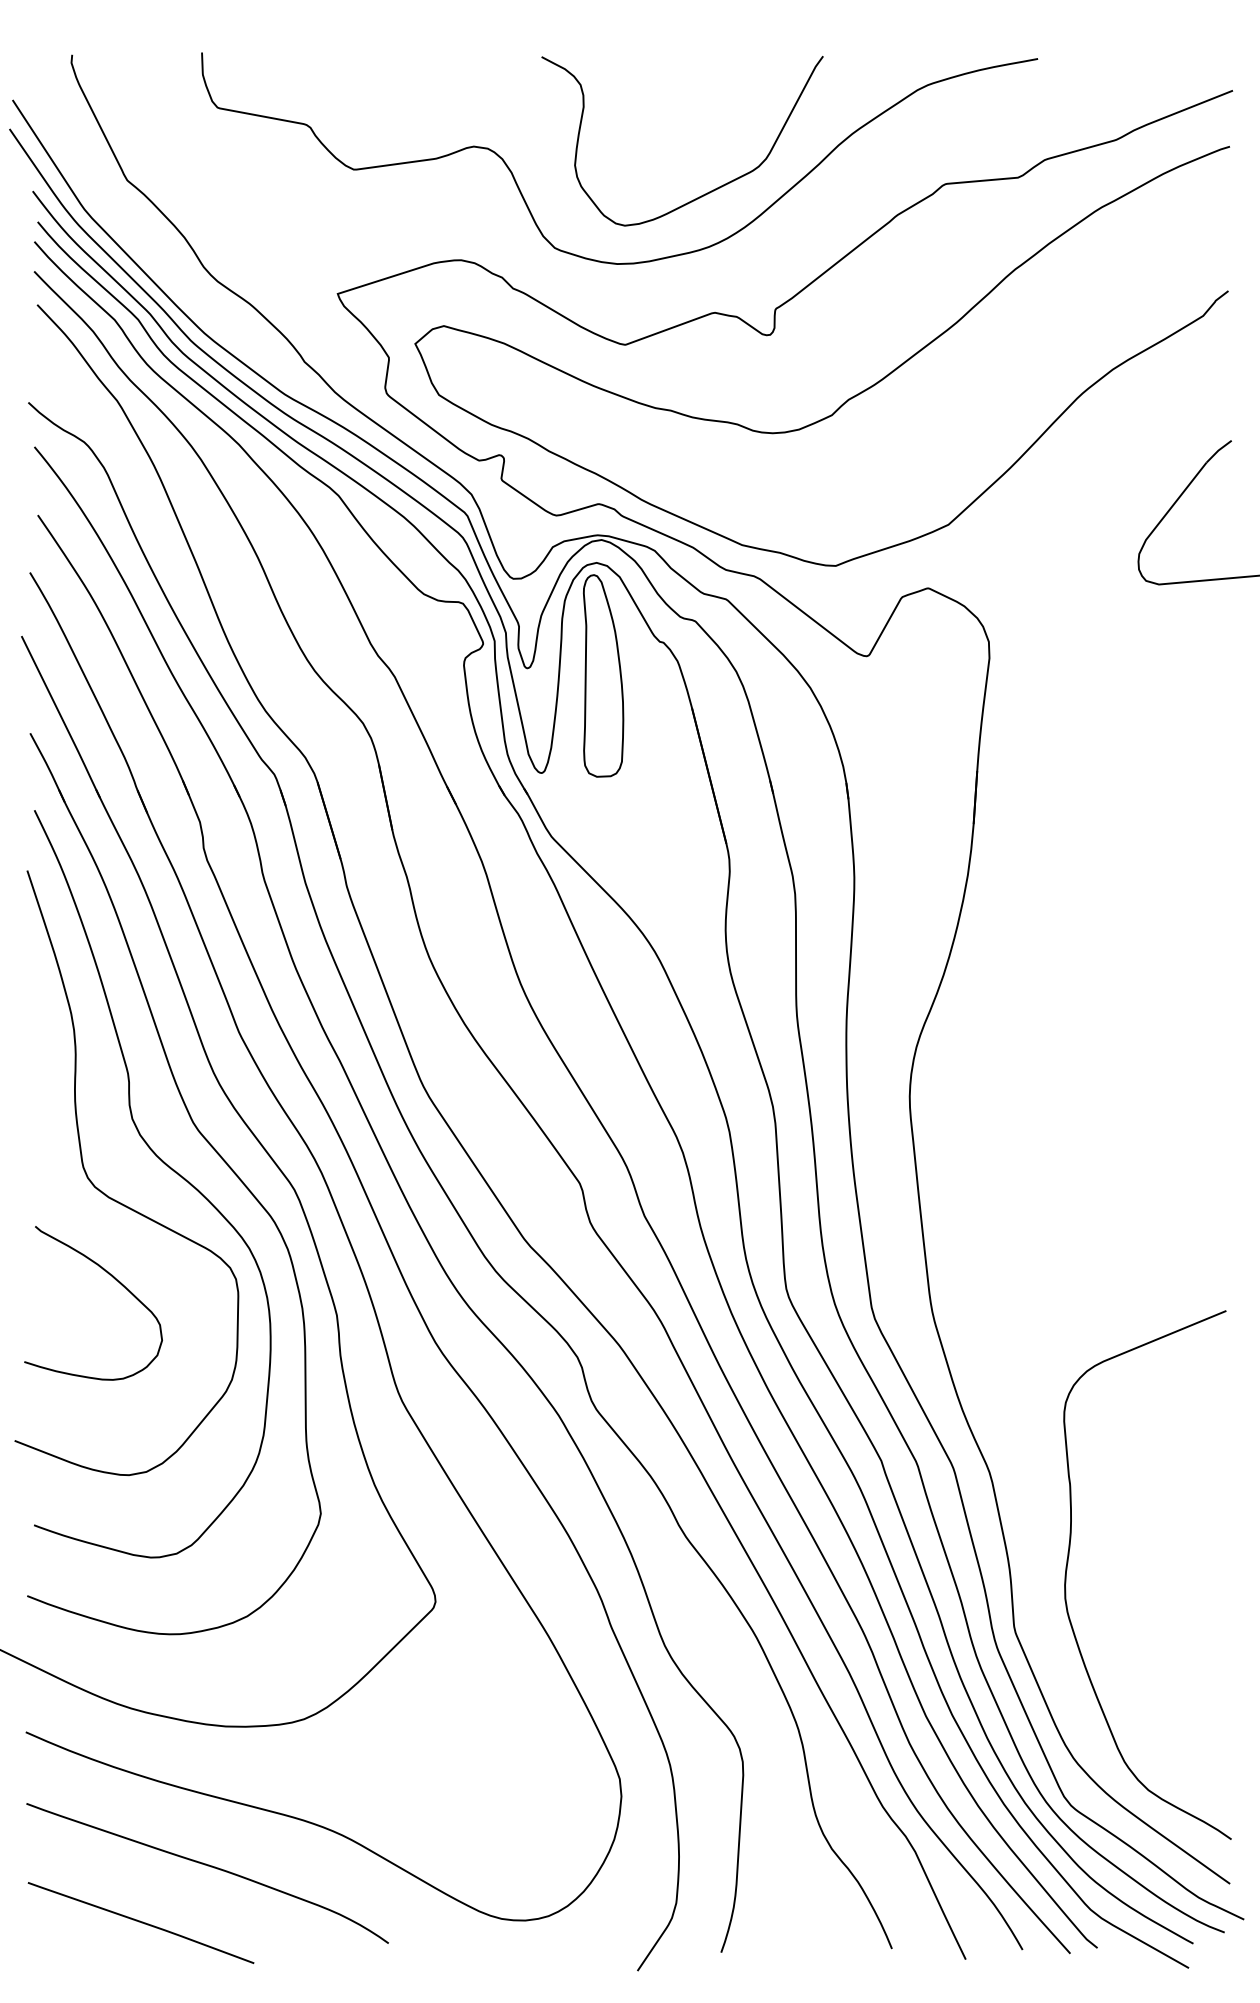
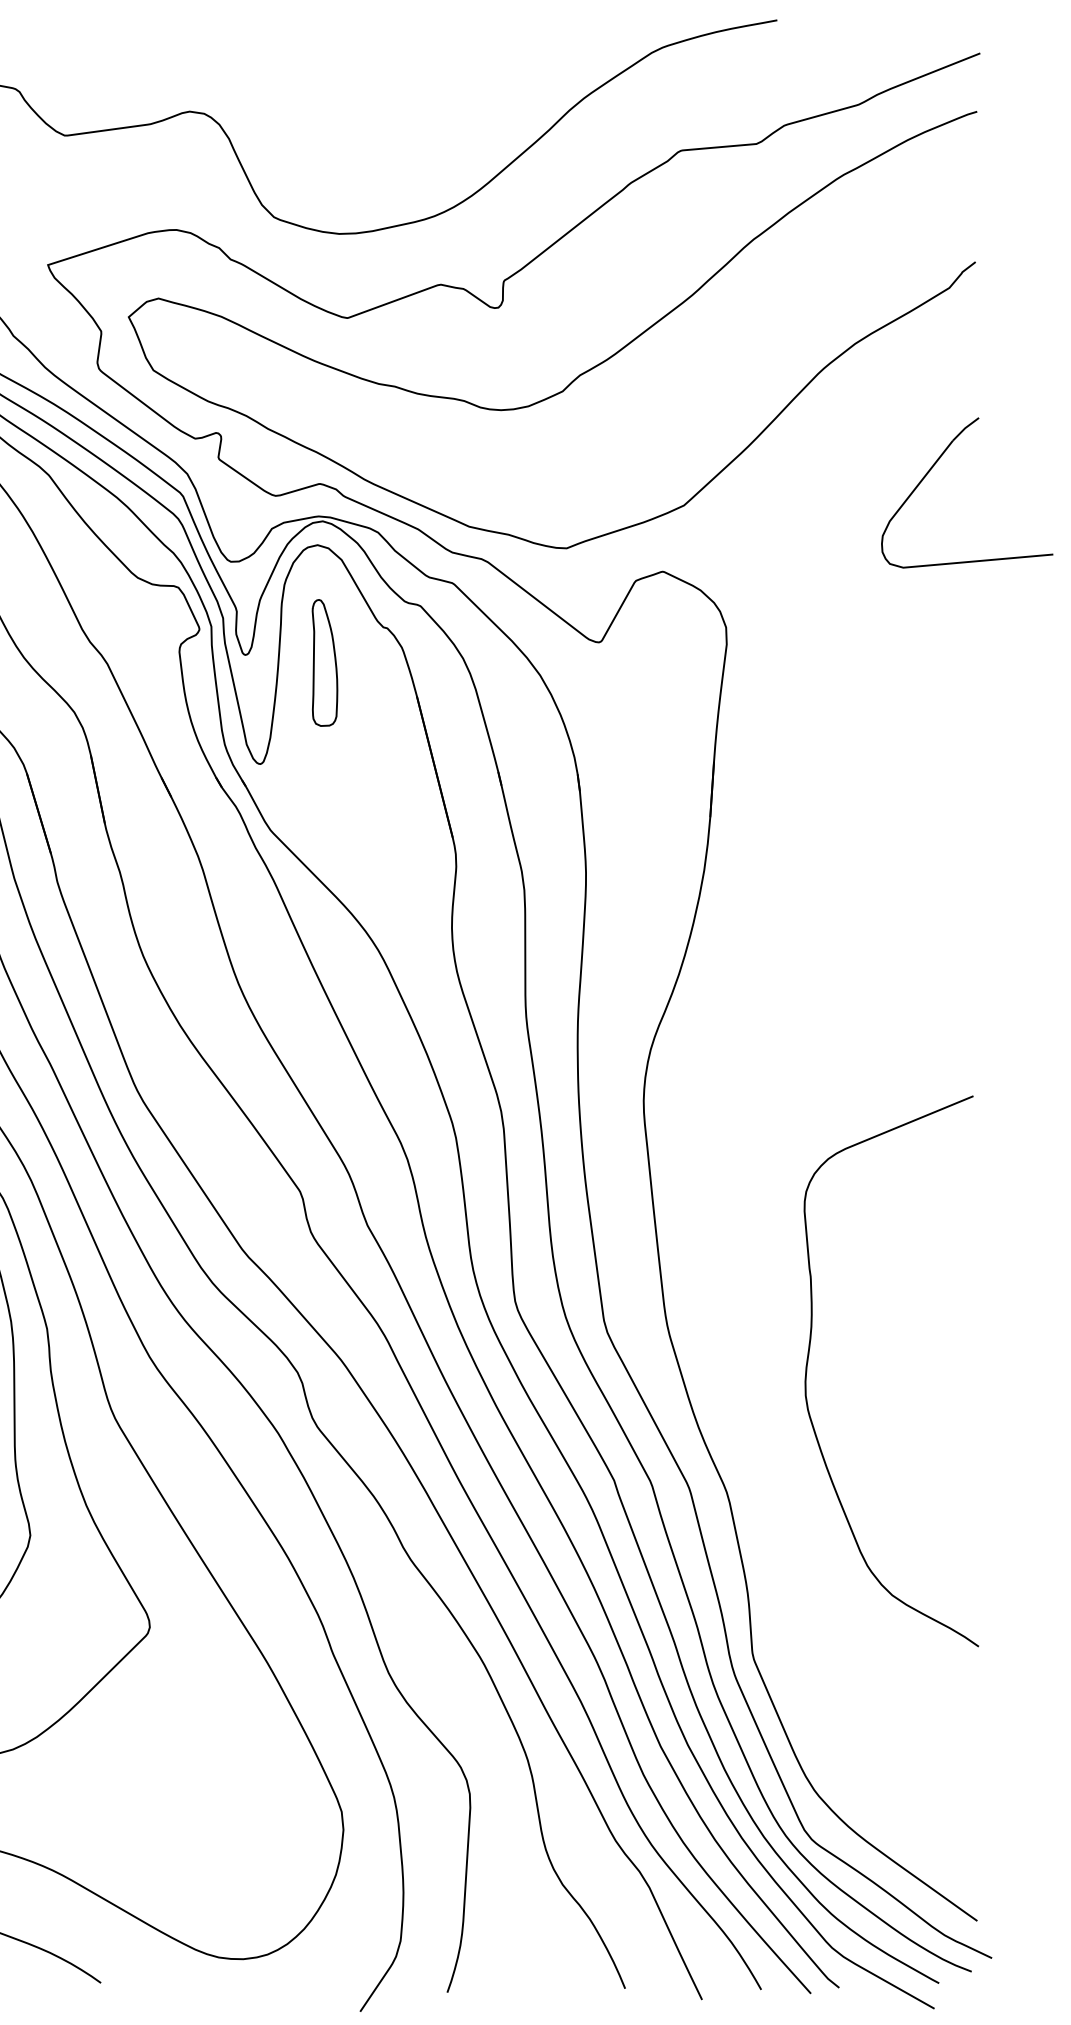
curve: (707, 192) -> (433, 159), removed
part: (603, 675) -> (324, 662), size x0.6
curve: (1068, 1563) -> (809, 1359), moved

